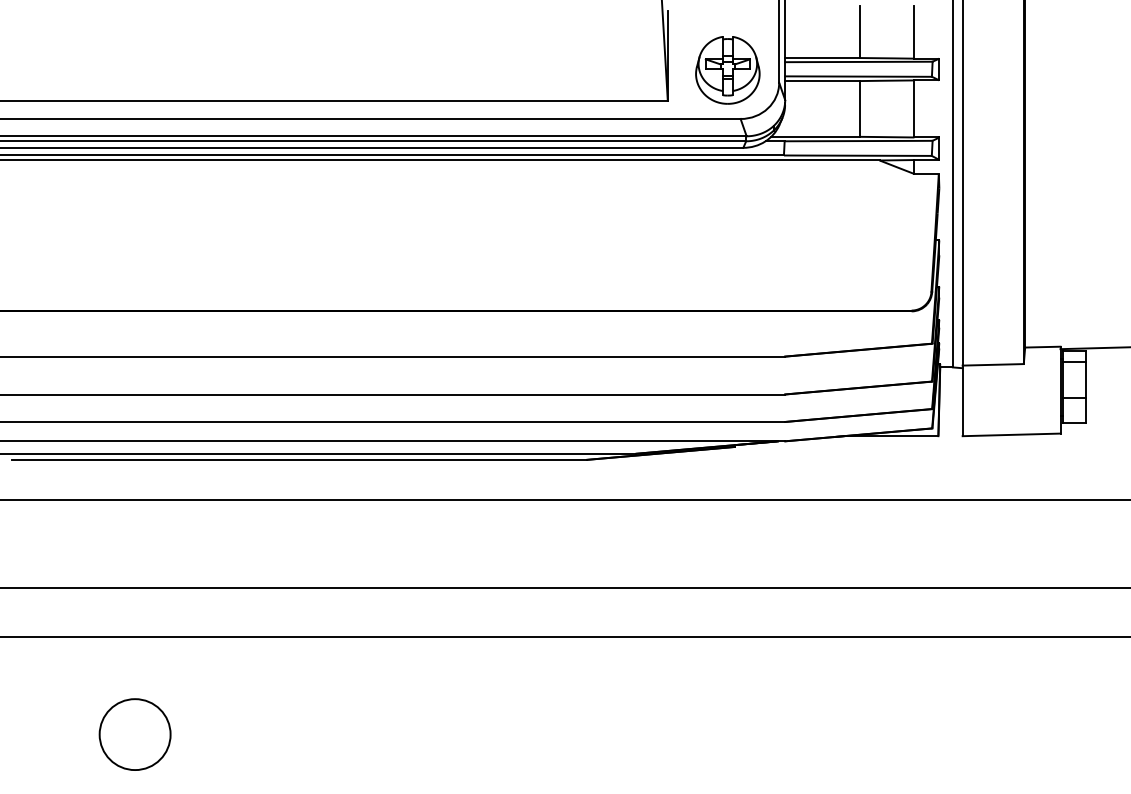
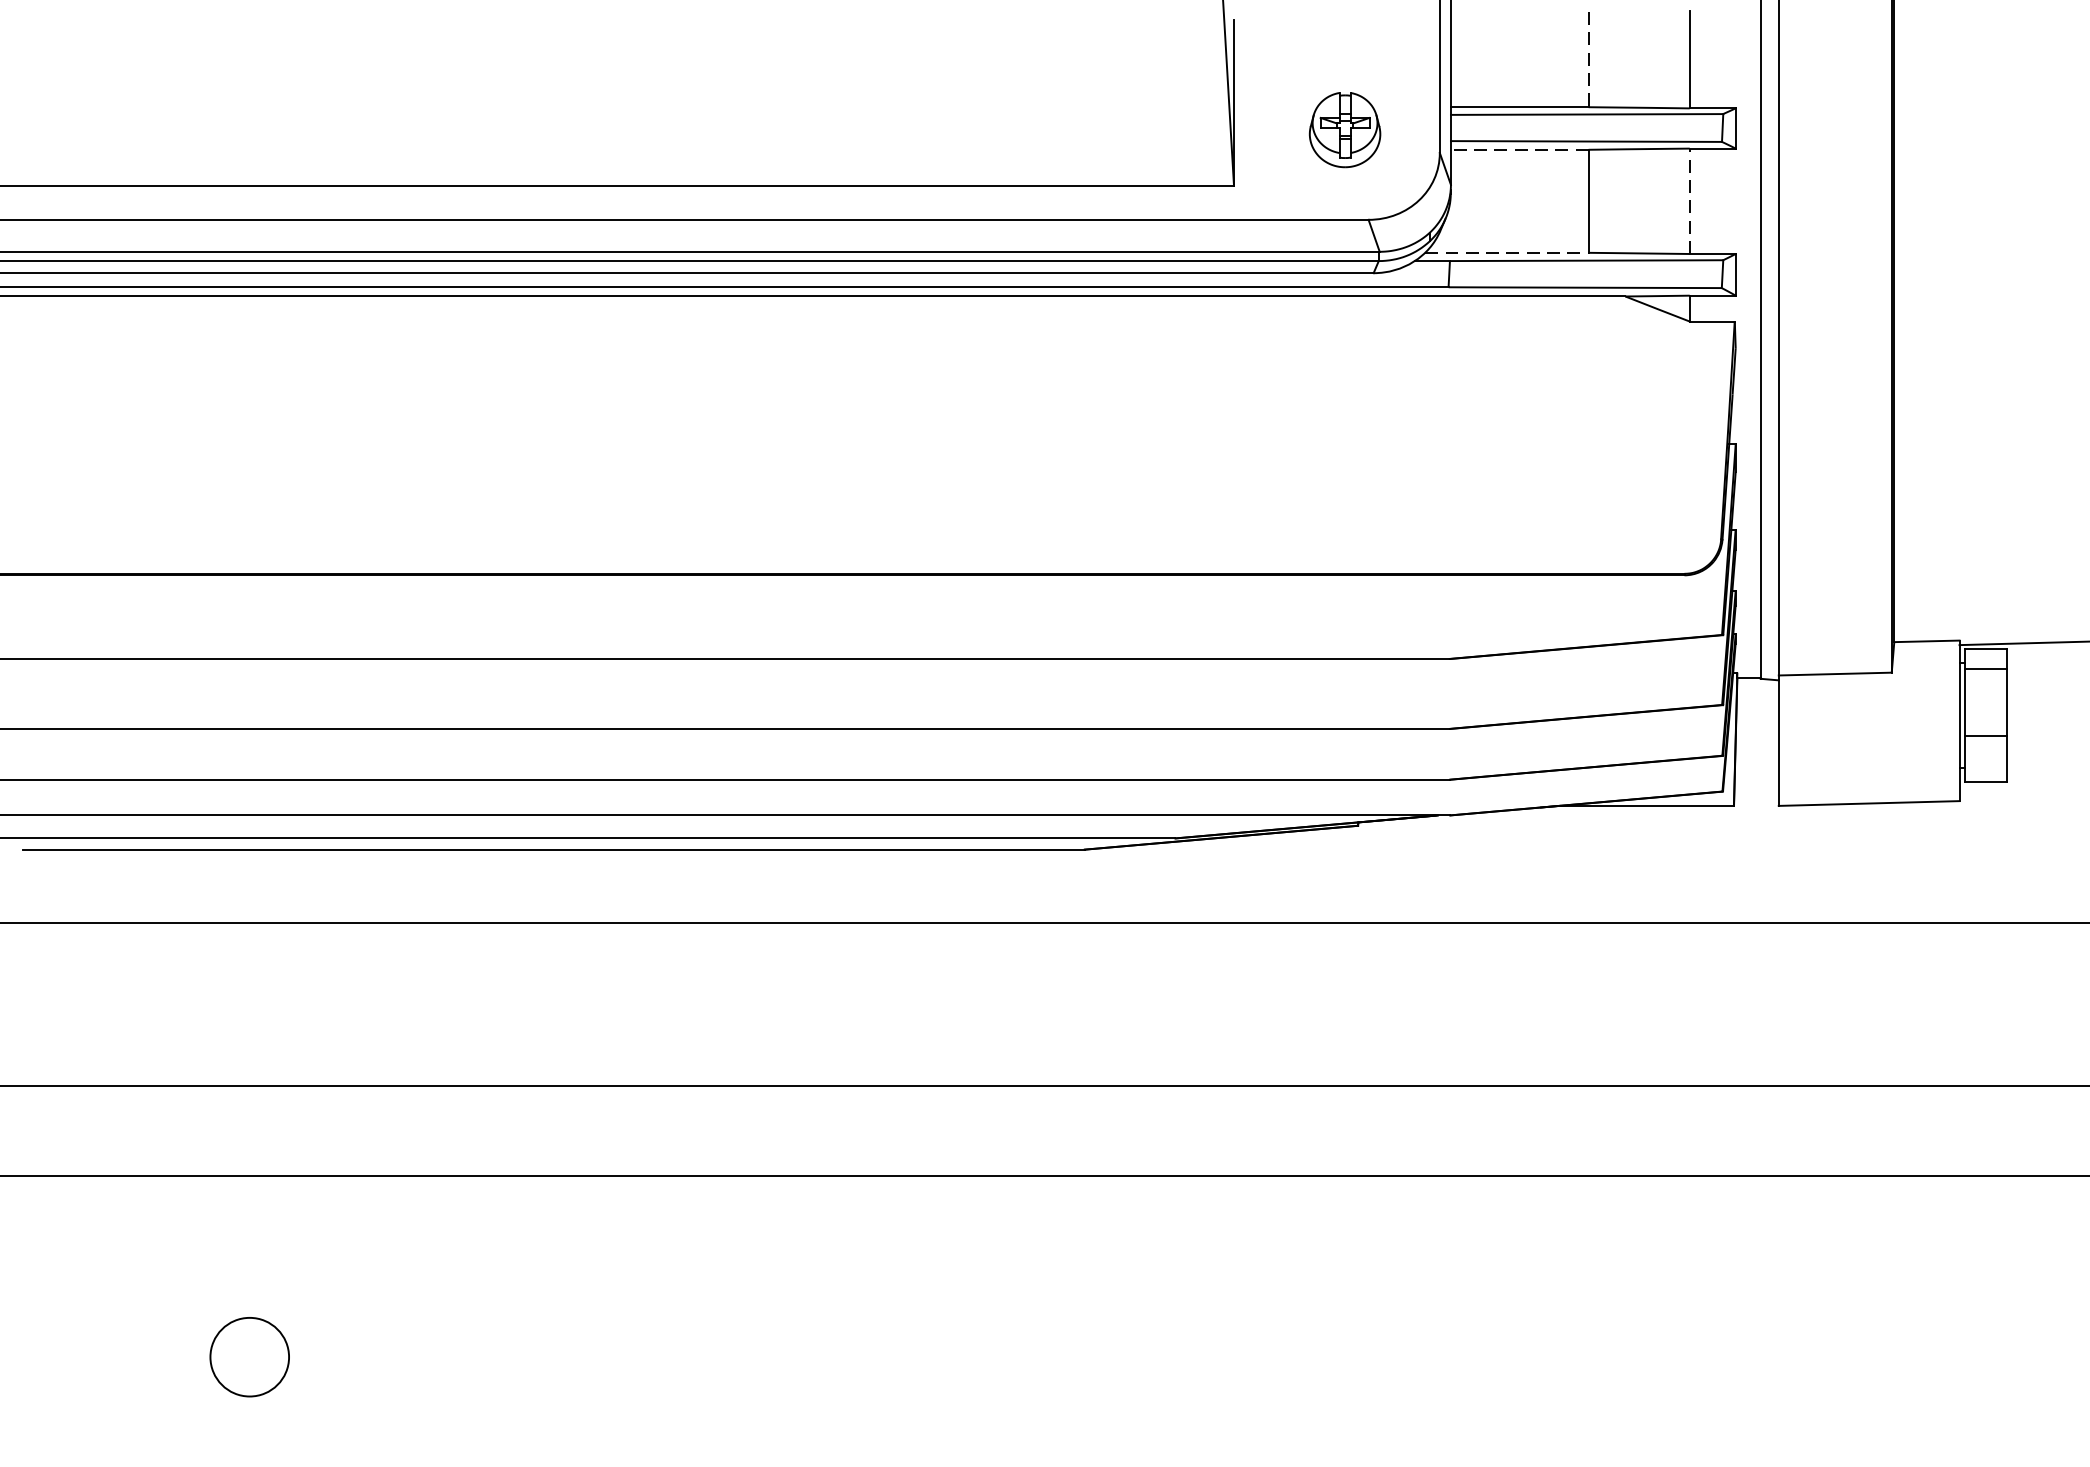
line: (859, 32) -> (1588, 60), solid -> dashed
part: (727, 70) -> (1344, 130), size x0.6
line: (821, 81) -> (1517, 150), solid -> dashed
line: (914, 108) -> (1689, 200), solid -> dashed
line: (815, 136) -> (1506, 252), solid -> dashed
circle: (134, 734) -> (248, 1357), size x0.6

